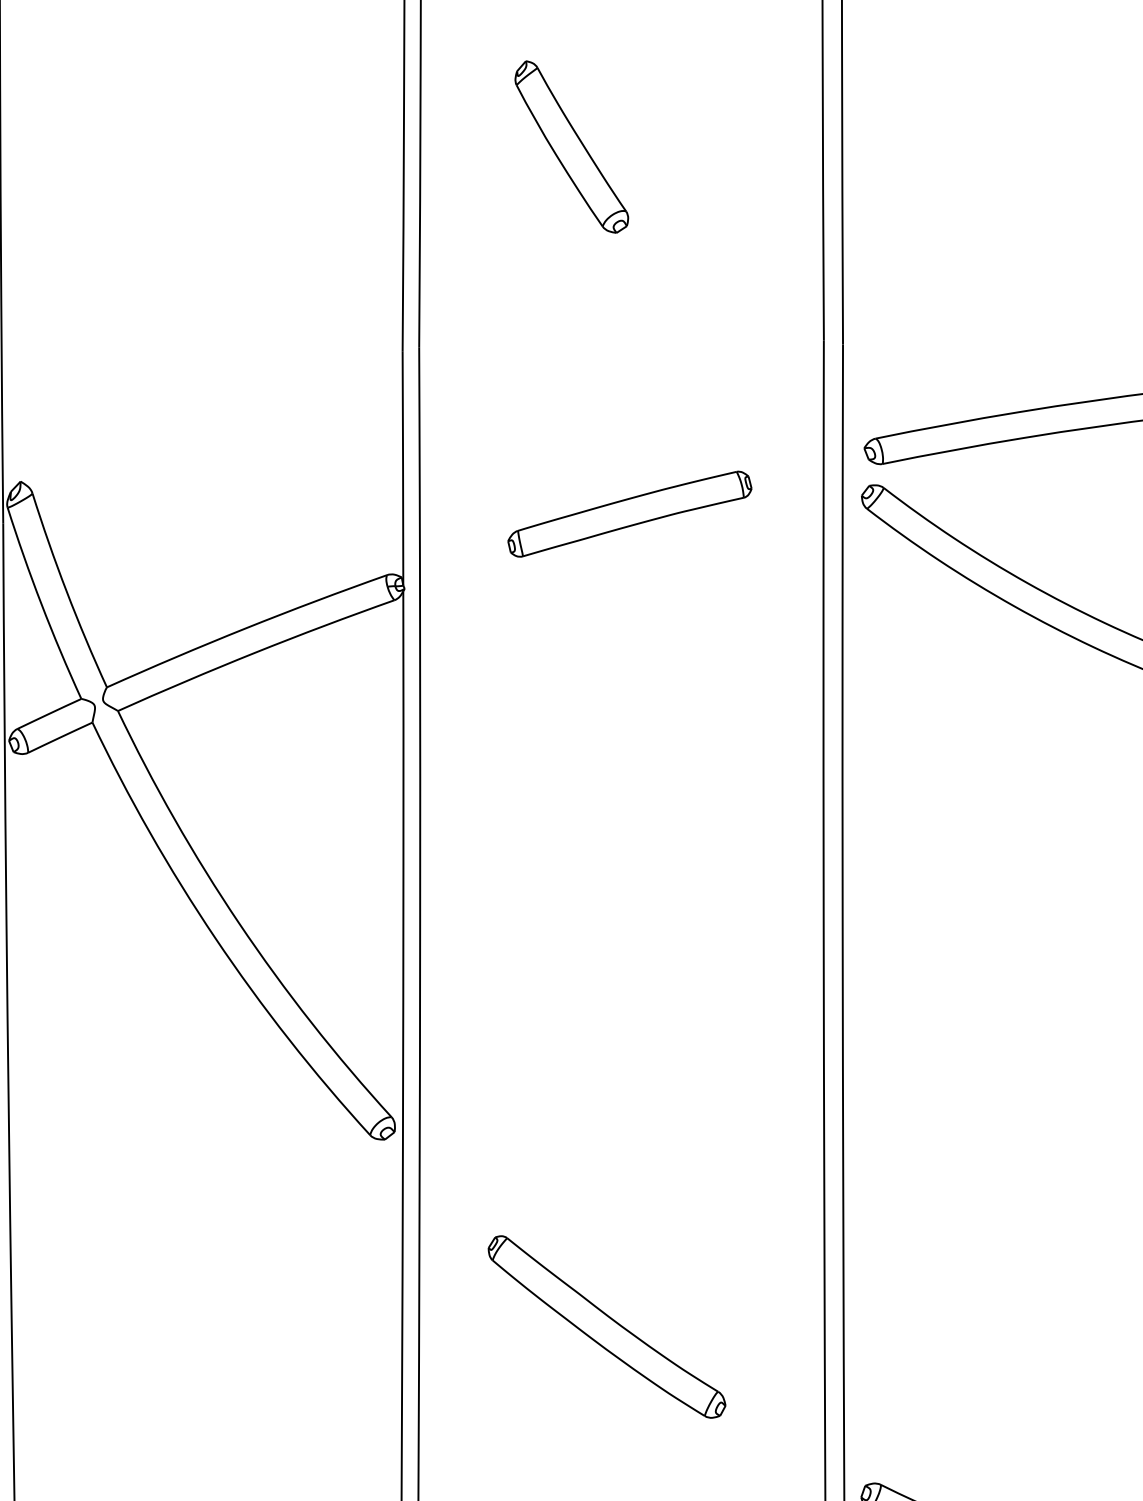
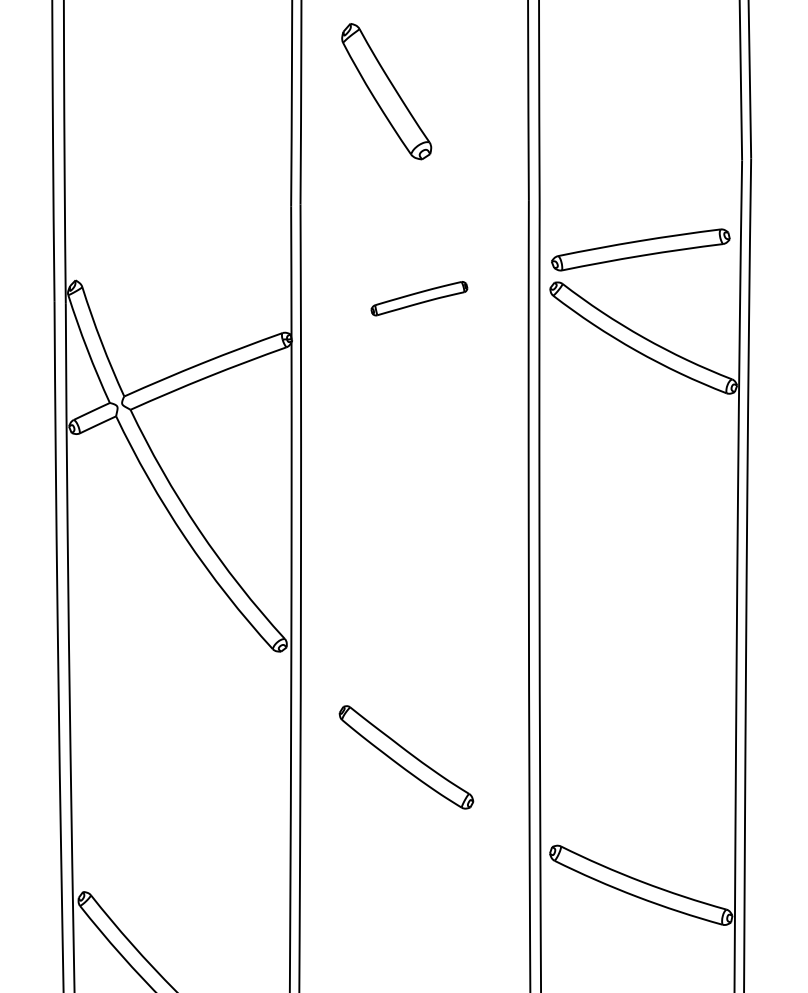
part: (571, 146) -> (386, 91), size x1.4
part: (630, 513) -> (419, 298), size x0.7

